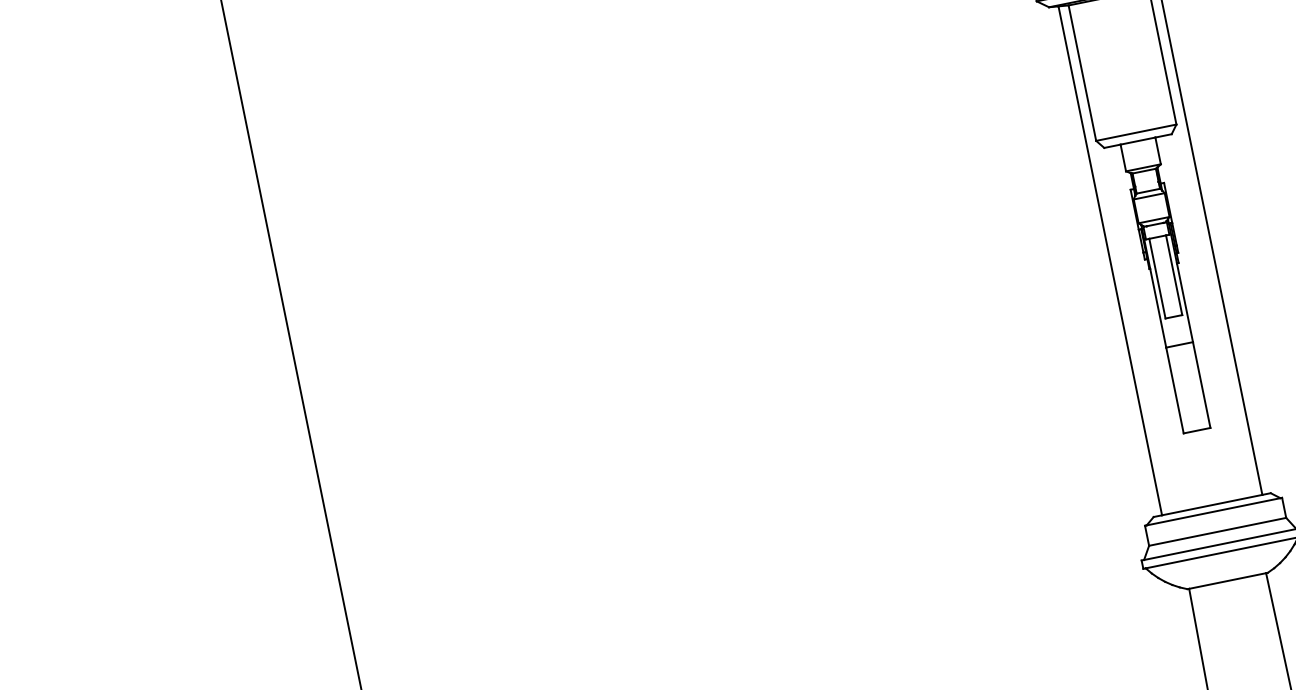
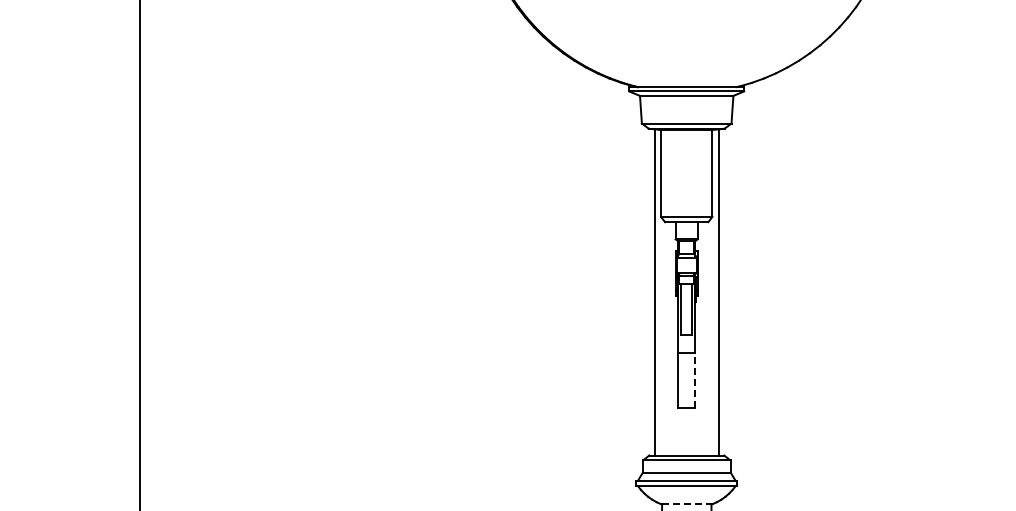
line: (1201, 383) -> (695, 379), solid -> dashed
line: (1227, 581) -> (686, 504), solid -> dashed

